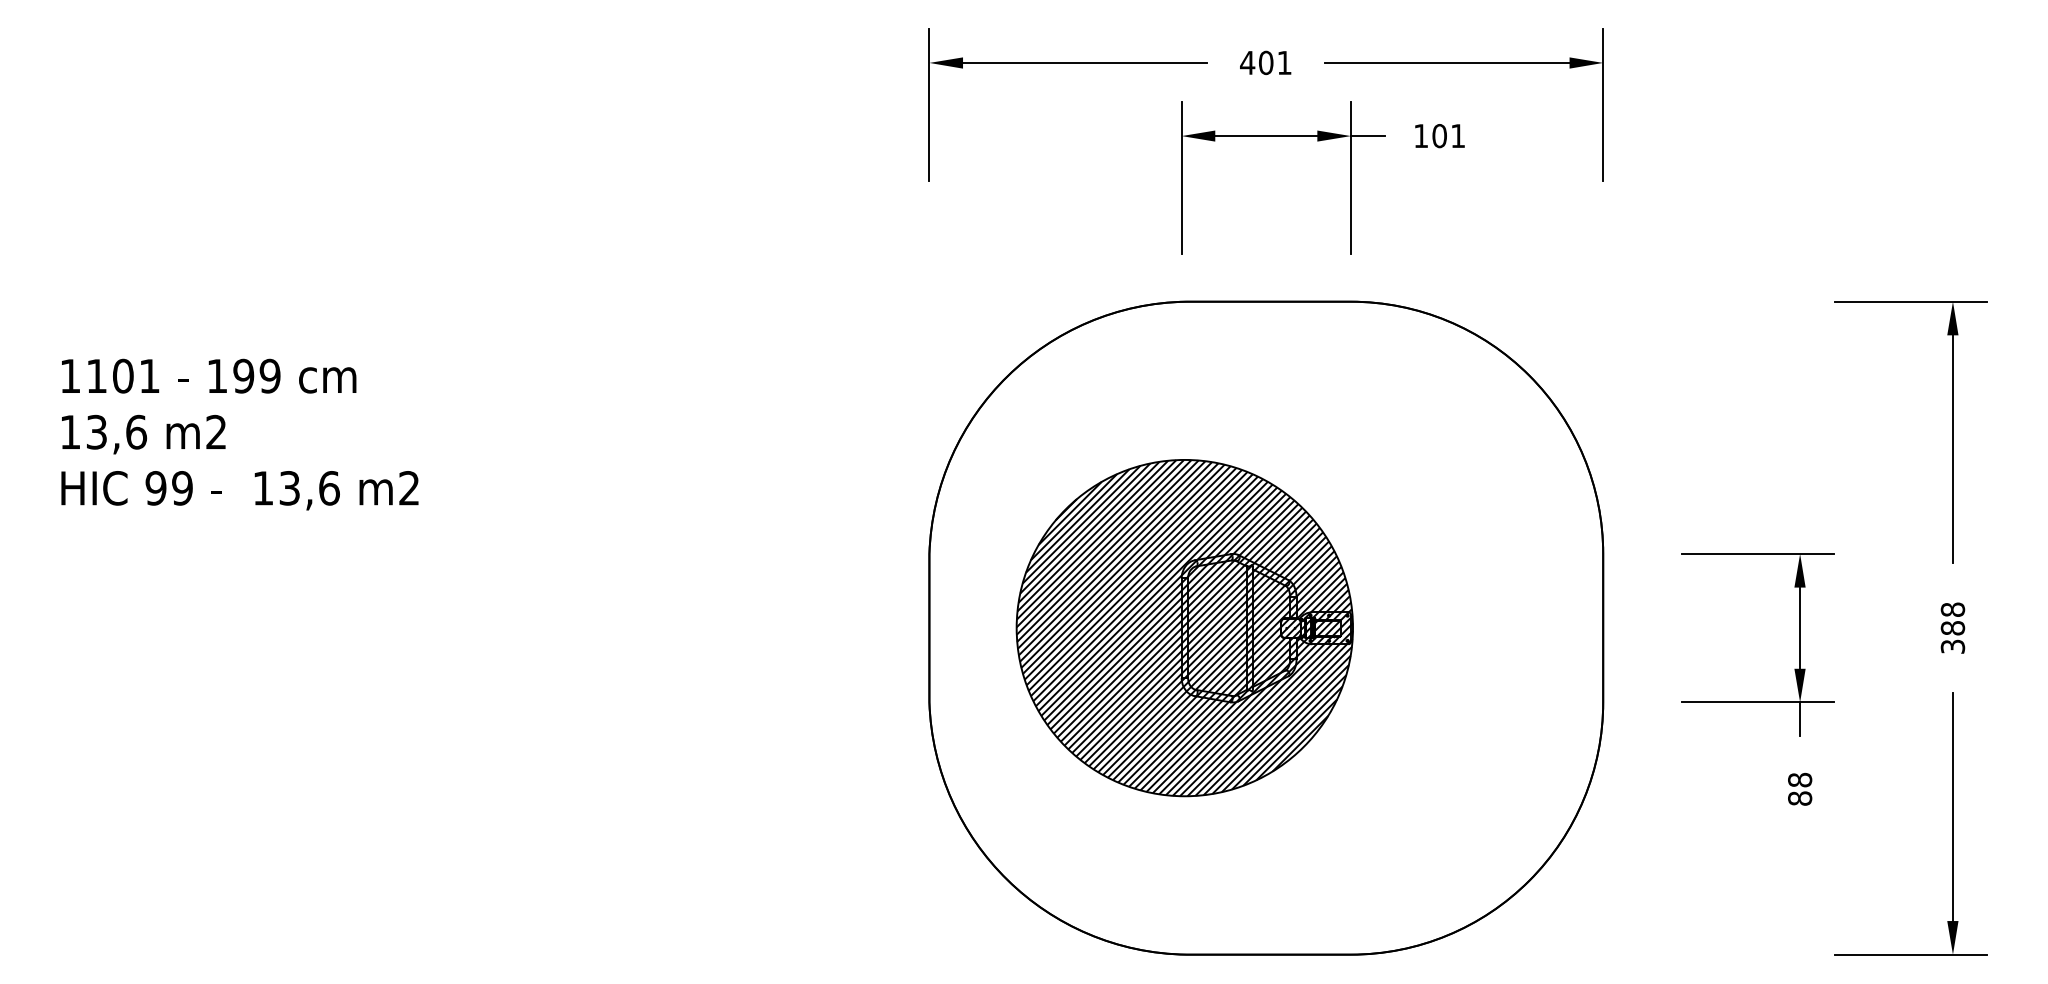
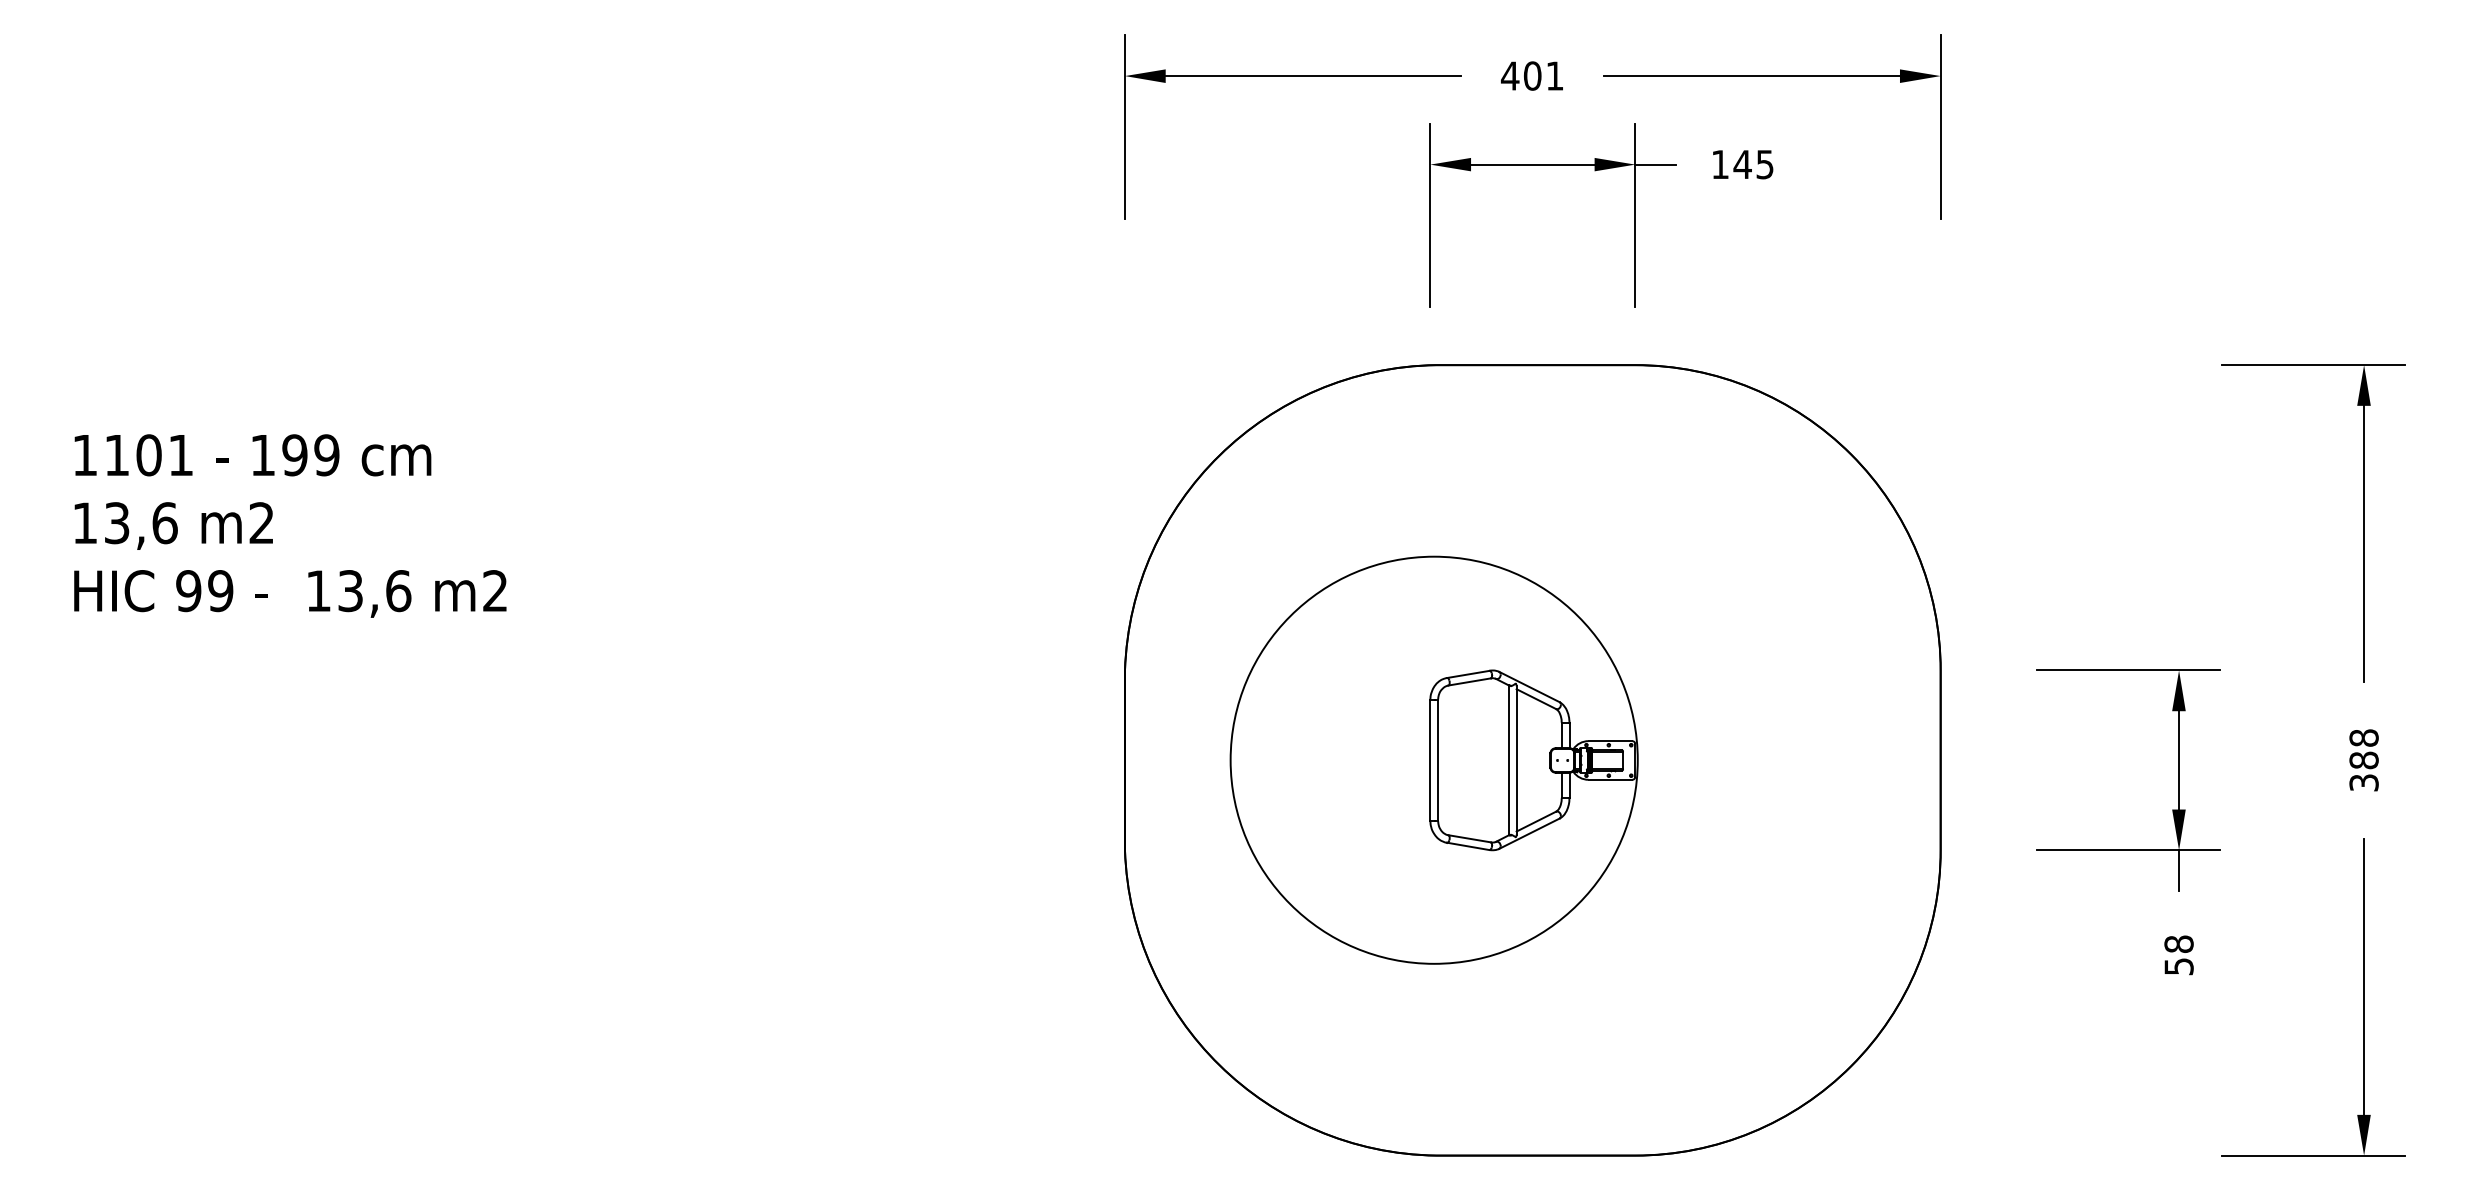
text: (1448, 136) -> (1753, 165), 101 -> 145
hatch: (1184, 627) -> (1433, 759), removed
text: (1800, 798) -> (2179, 966), 88 -> 58

